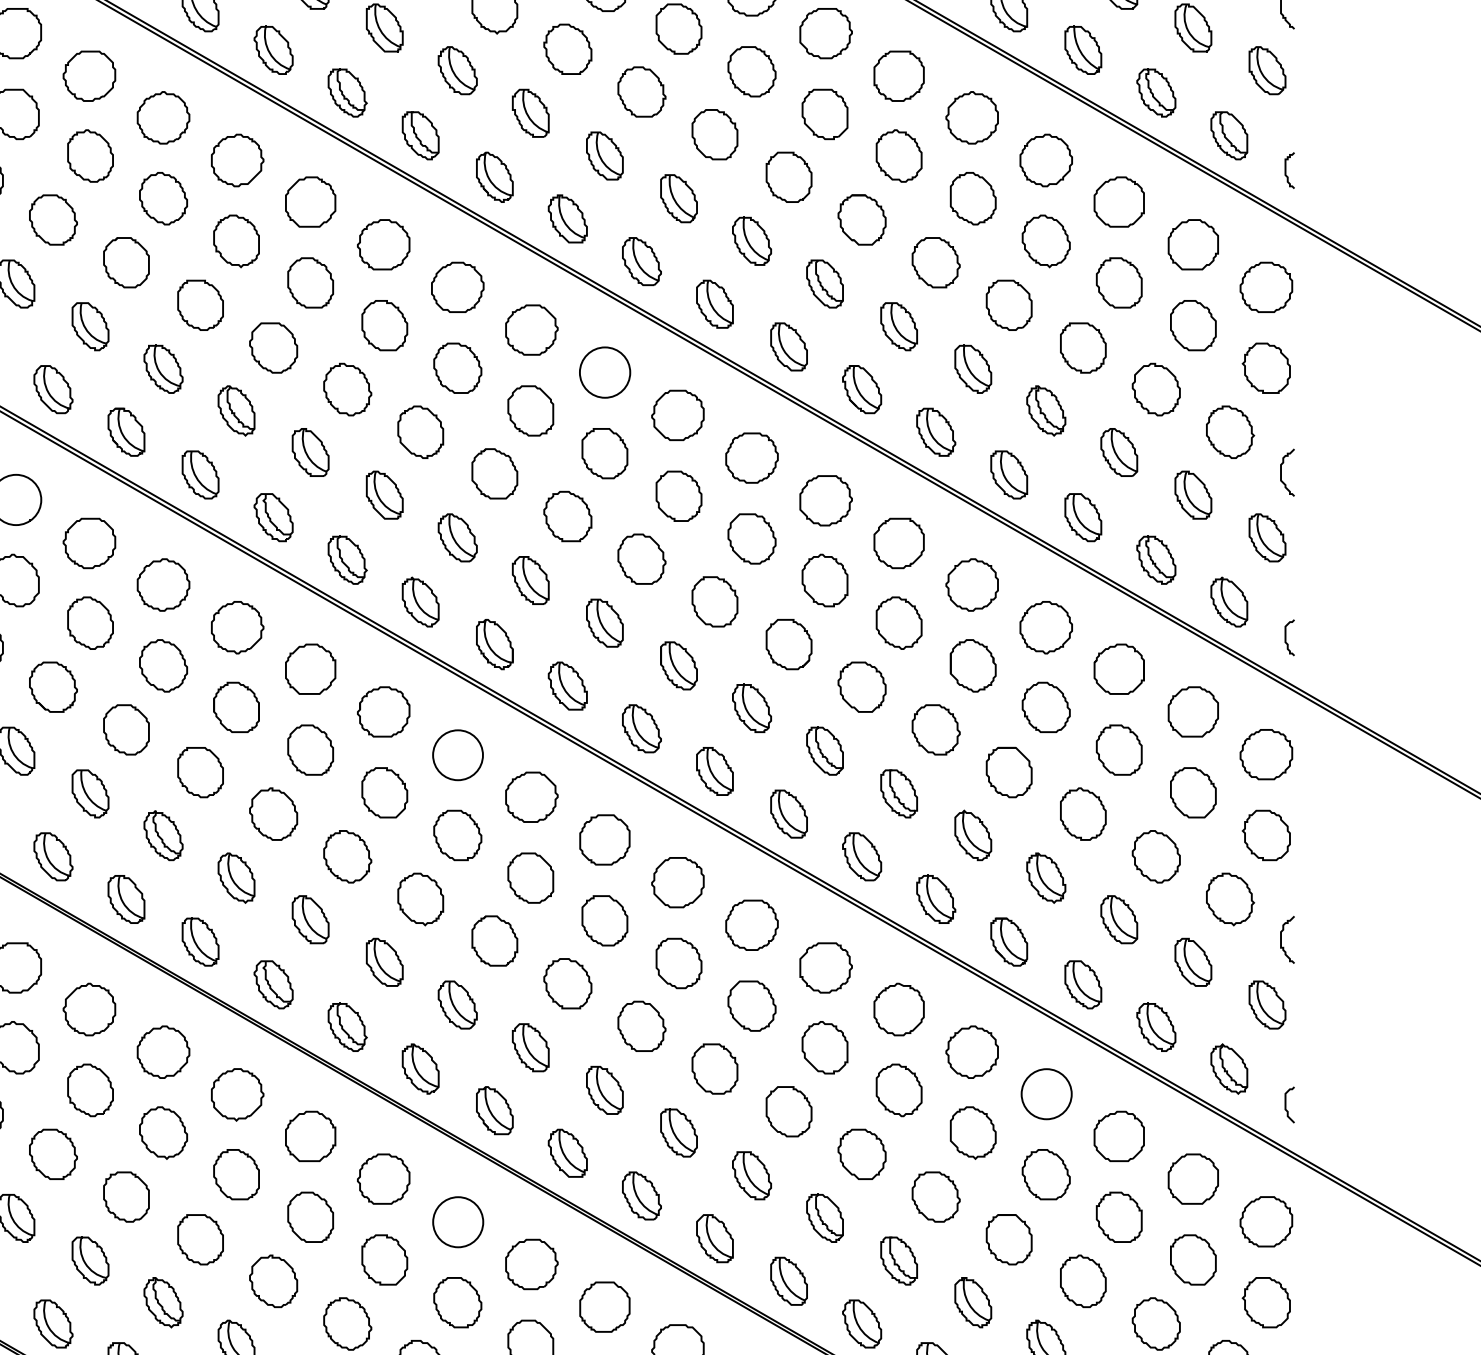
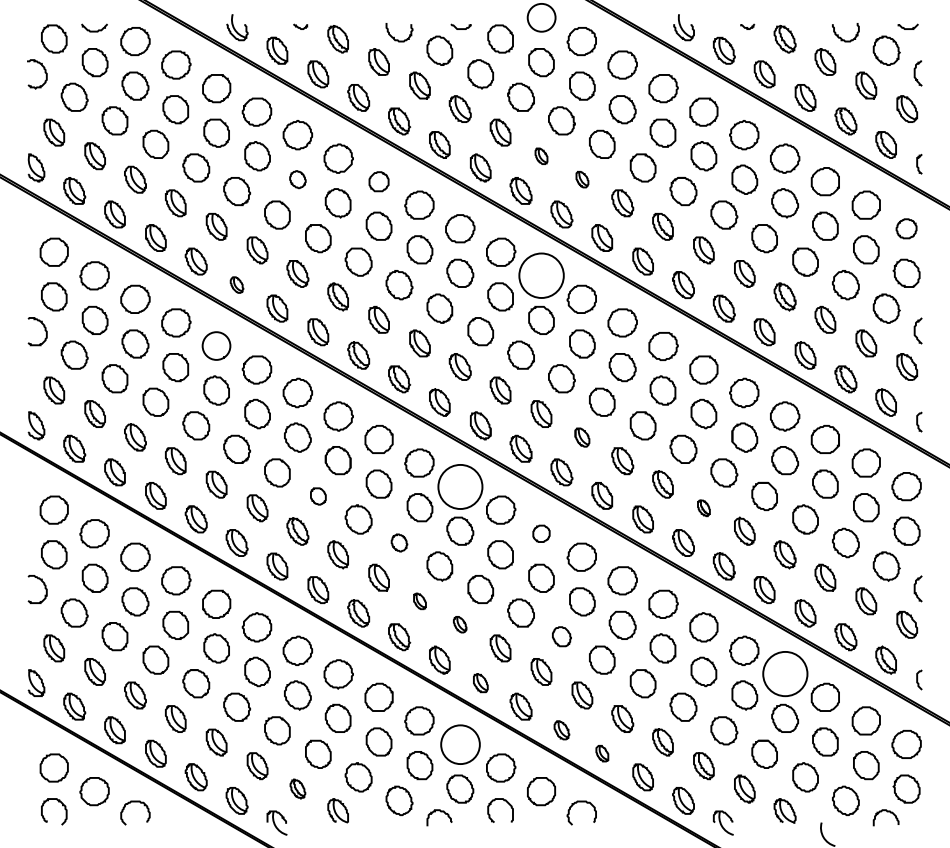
part: (604, 156) -> (541, 156), size x0.6
part: (162, 198) -> (297, 179), size x0.6
part: (679, 198) -> (582, 179), size x0.6
part: (309, 201) -> (378, 181), size x0.7
part: (1266, 287) -> (906, 228), size x0.7
circle: (604, 372) -> (541, 275), size x1.6
part: (52, 388) -> (236, 284), size x0.6
part: (679, 665) -> (582, 437), size x0.7
circle: (458, 754) -> (460, 486), size x1.6
part: (200, 772) -> (318, 496), size x0.6
part: (898, 794) -> (703, 508), size x0.6
part: (604, 839) -> (541, 533), size x0.6
part: (347, 855) -> (399, 542), size x0.6
part: (383, 962) -> (419, 601), size x0.6
part: (456, 1004) -> (459, 624), size x0.6
part: (641, 1026) -> (561, 636), size x0.7
circle: (1046, 1093) -> (785, 673), size x1.6
part: (494, 1109) -> (480, 682), size x0.7
part: (641, 1196) -> (561, 730), size x0.7
circle: (458, 1221) -> (460, 744), size x1.4
part: (715, 1238) -> (602, 753), size x0.6
part: (162, 1301) -> (297, 788), size x0.7

